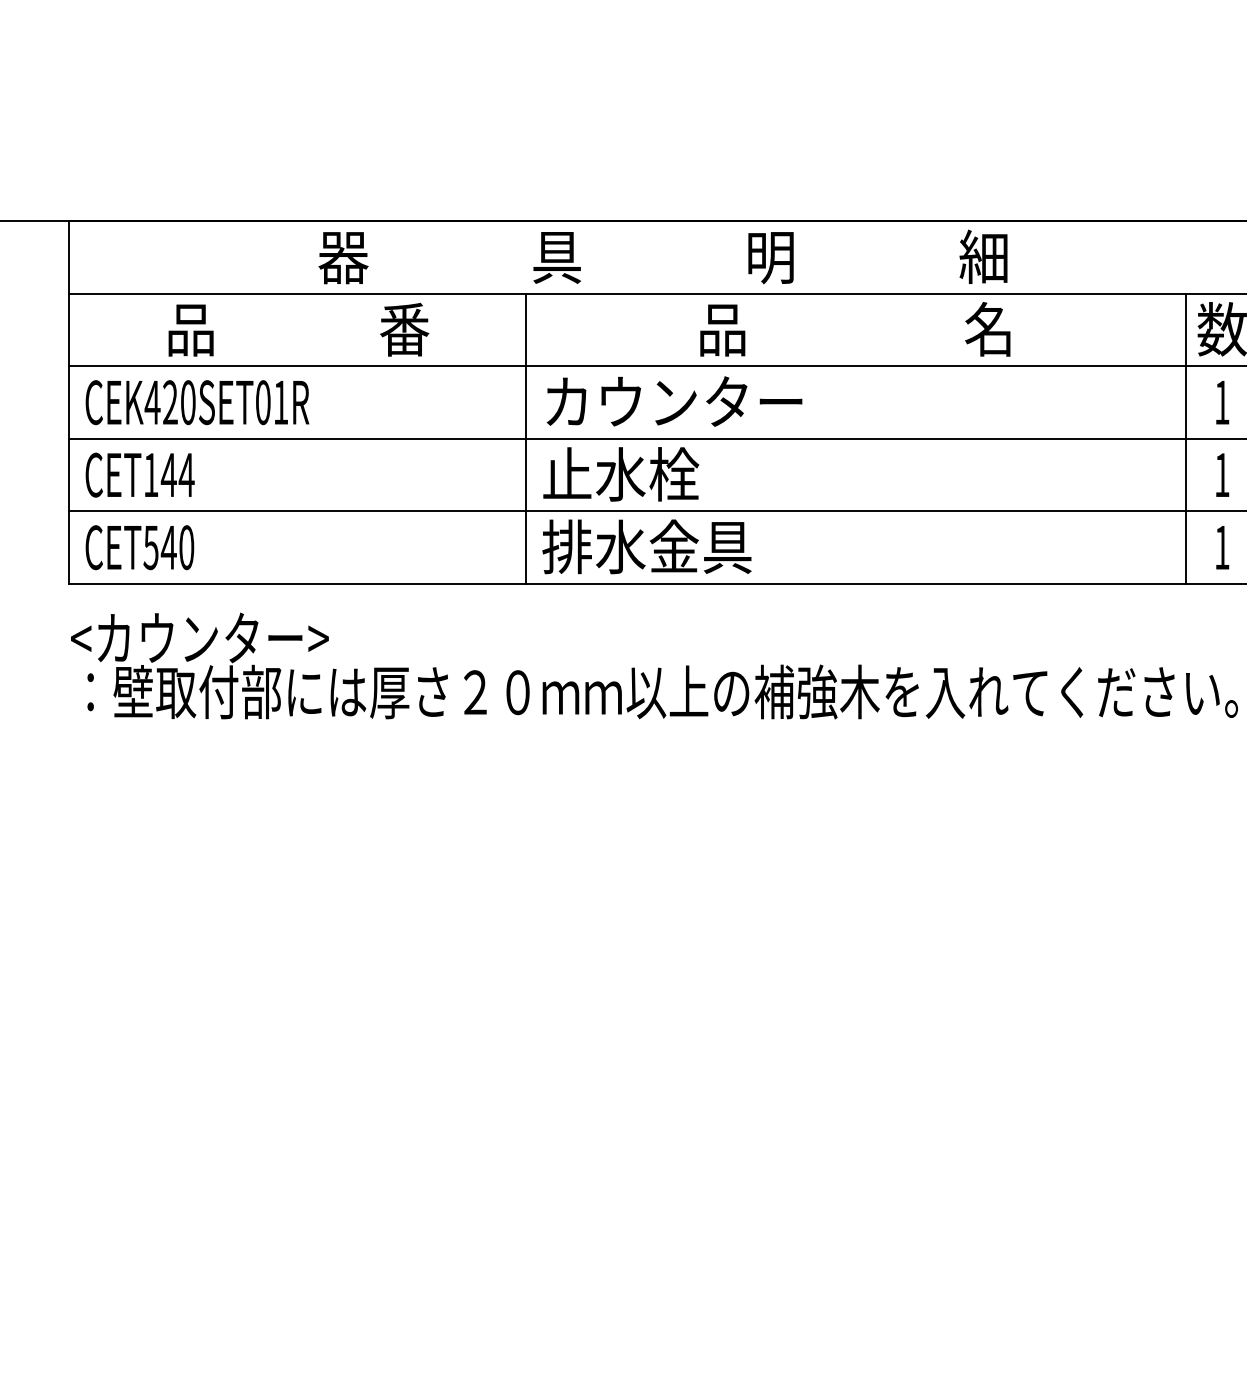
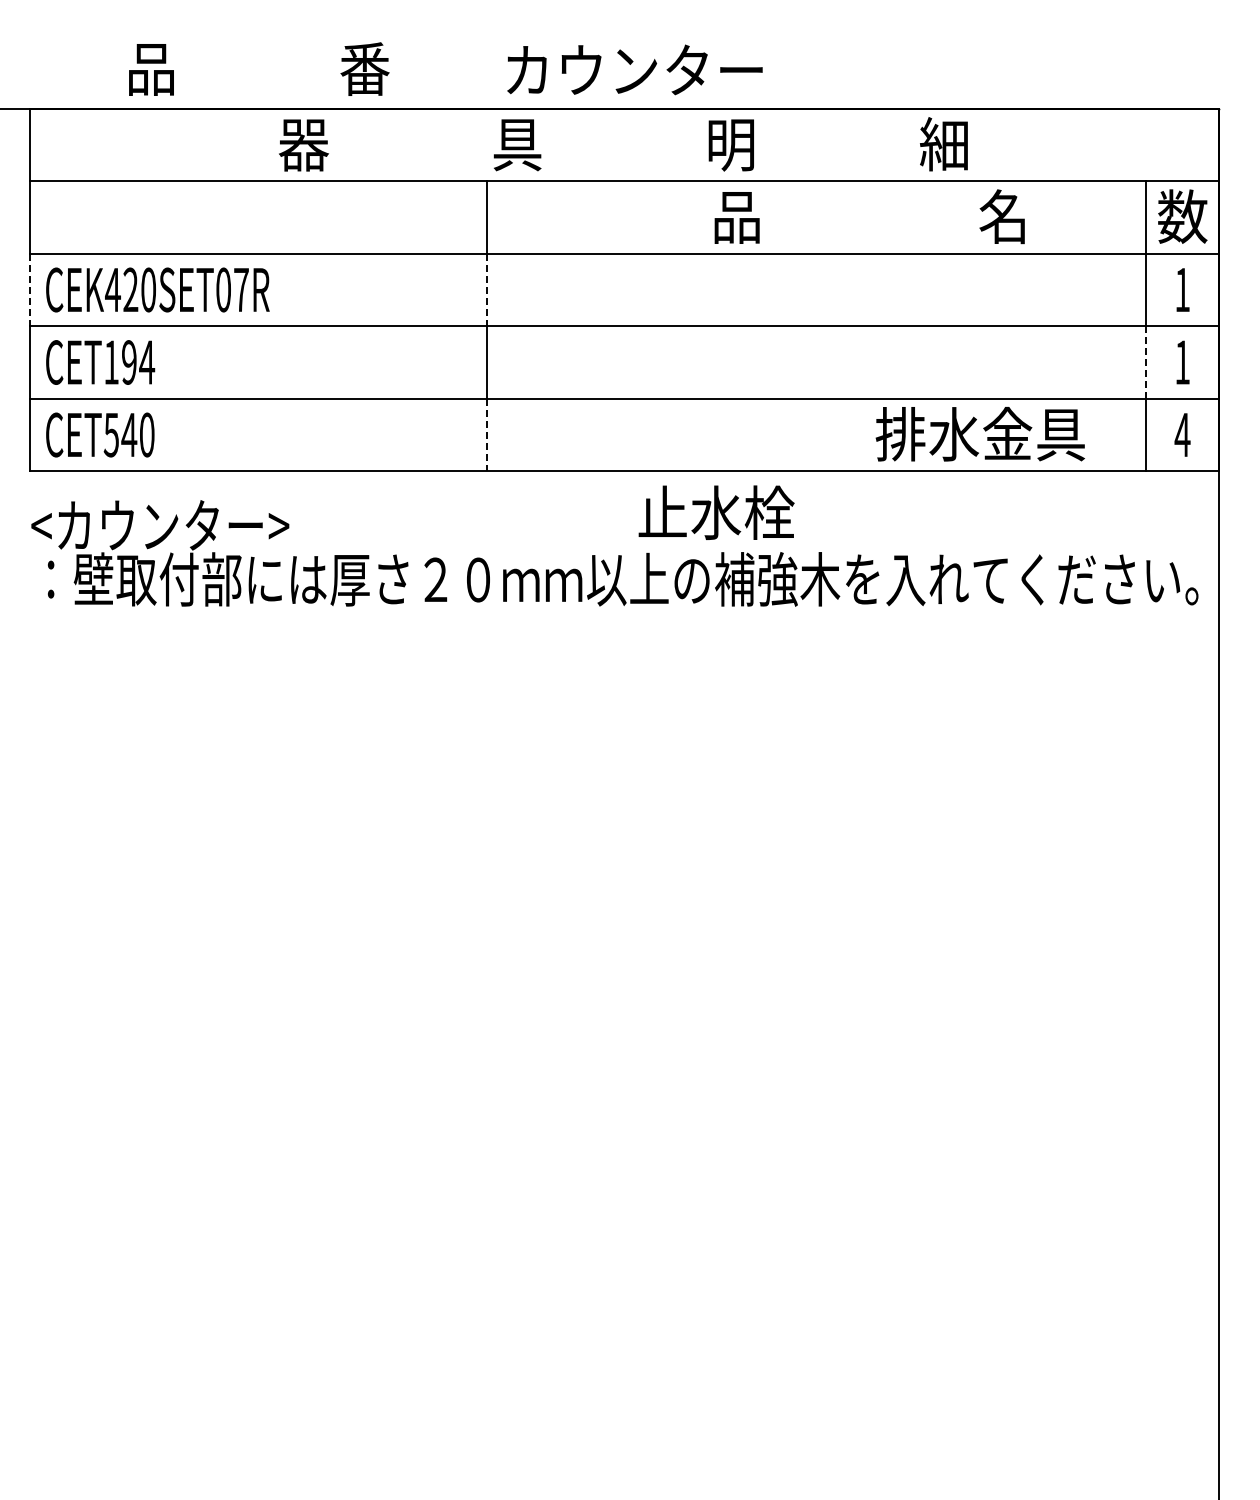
text: (299, 329) -> (259, 68), moved
text: (855, 329) -> (869, 216), moved
text: (674, 401) -> (634, 69), moved
text: (281, 402) -> (241, 289), CEK420SET01R -> CEK420SET07R
line: (69, 403) -> (29, 290), solid -> dashed
line: (526, 403) -> (486, 290), solid -> dashed
text: (621, 474) -> (716, 512), moved
text: (169, 475) -> (129, 362), CET144 -> CET194
line: (1186, 476) -> (1146, 363), solid -> dashed
text: (646, 547) -> (979, 434), moved
text: (1222, 547) -> (1182, 434), 1 -> 4
line: (526, 548) -> (486, 435), solid -> dashed

